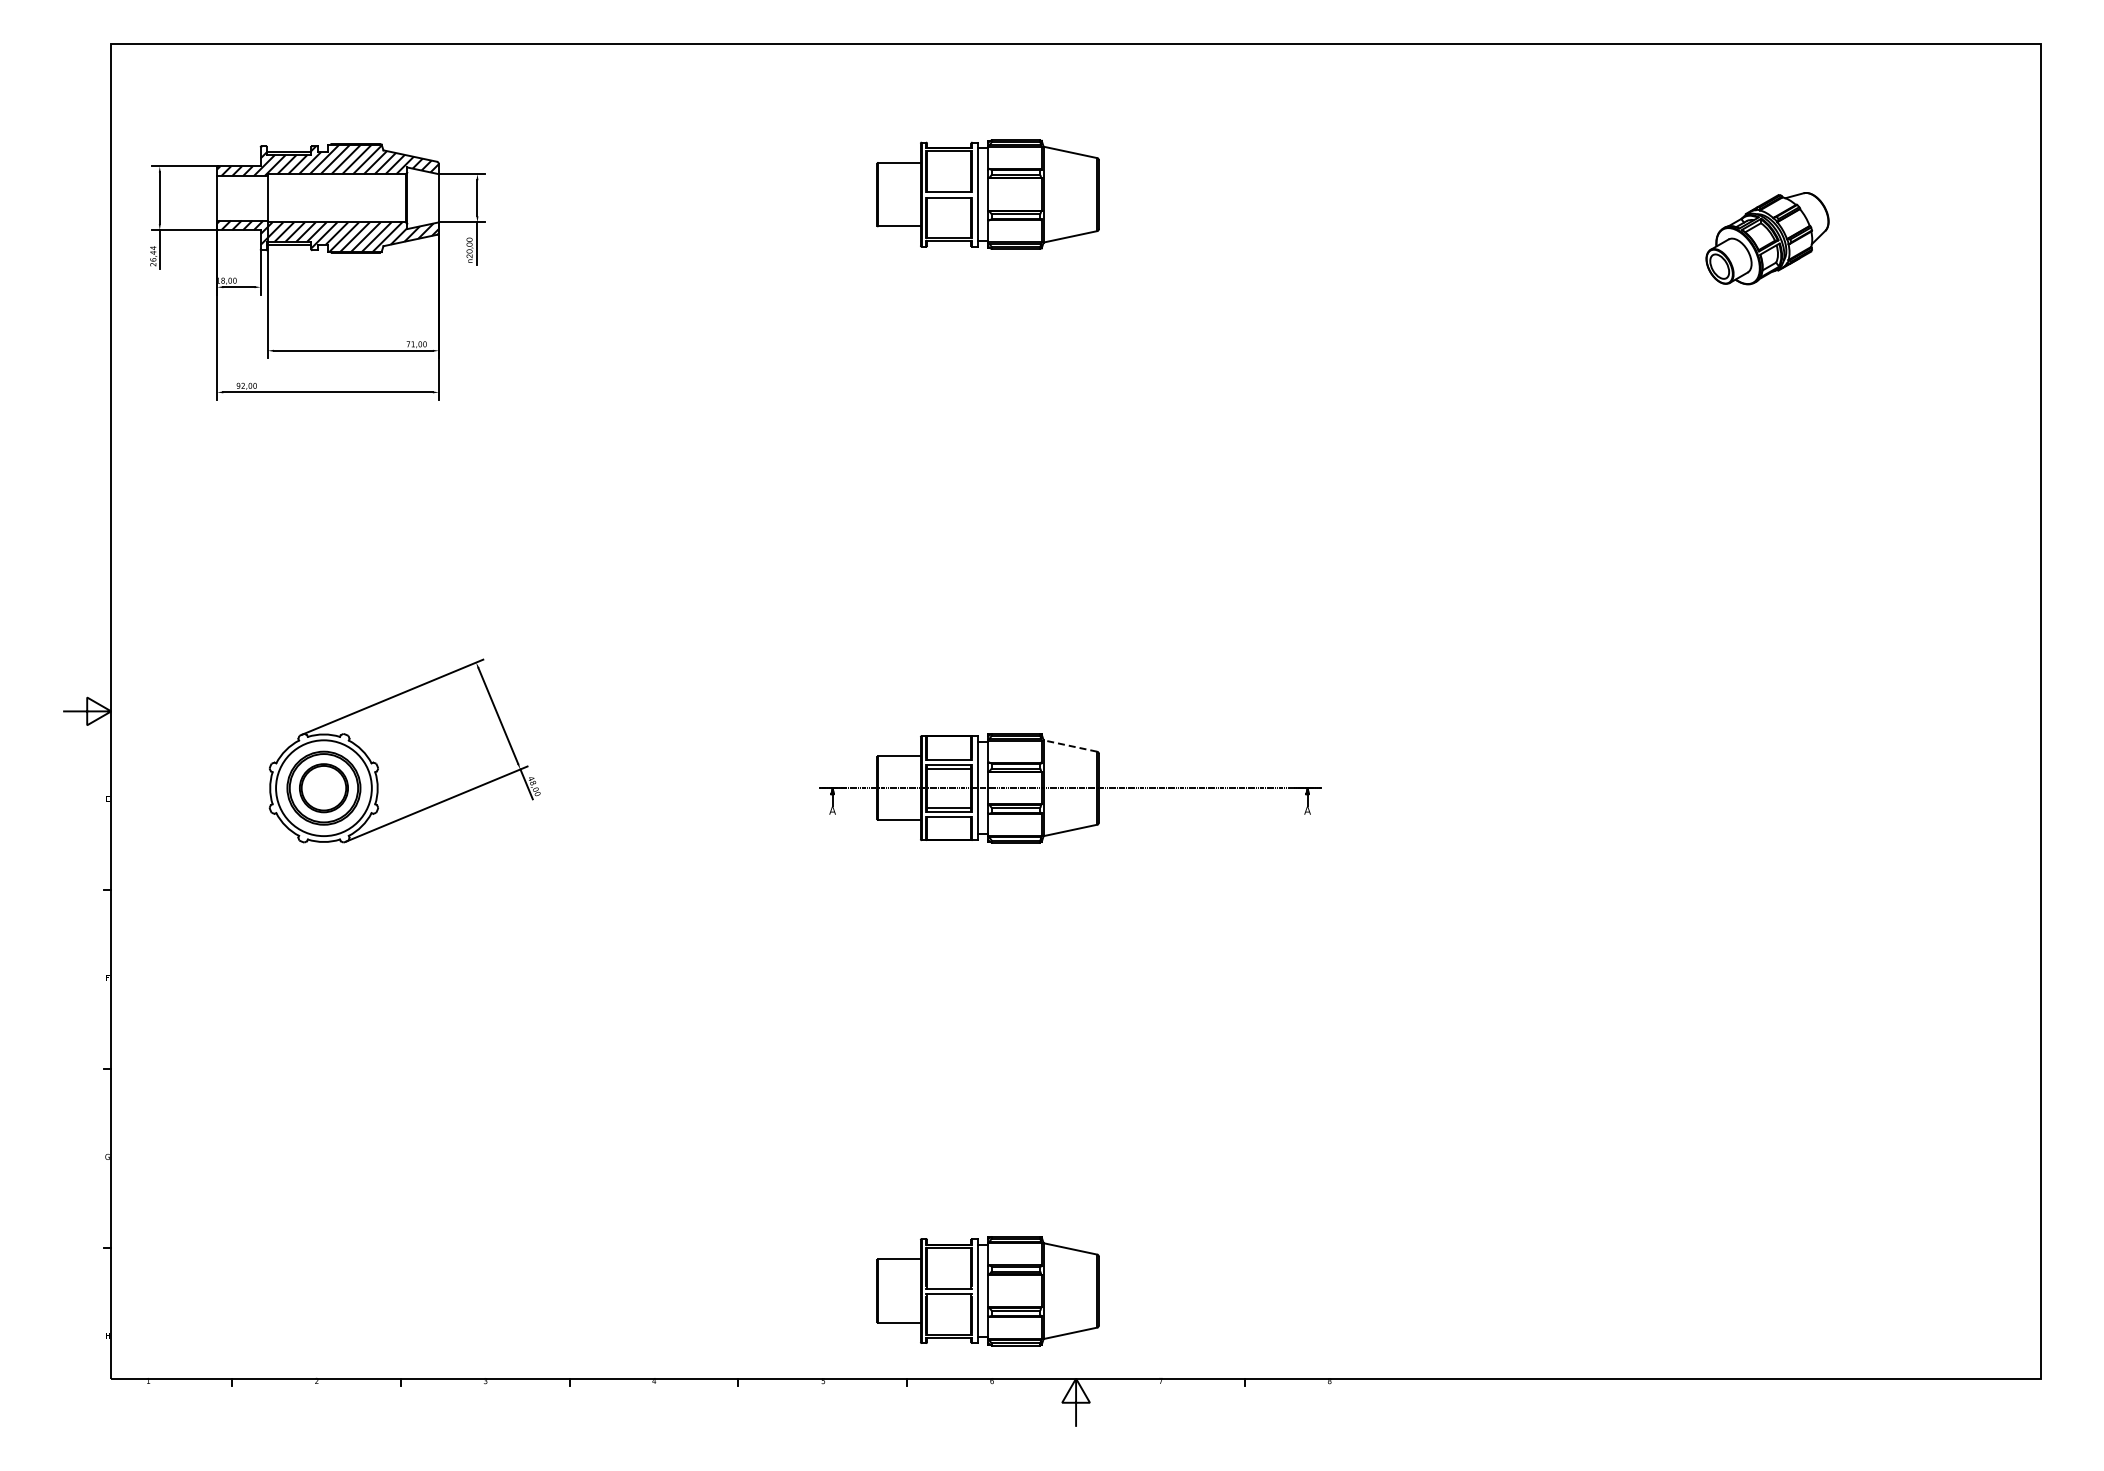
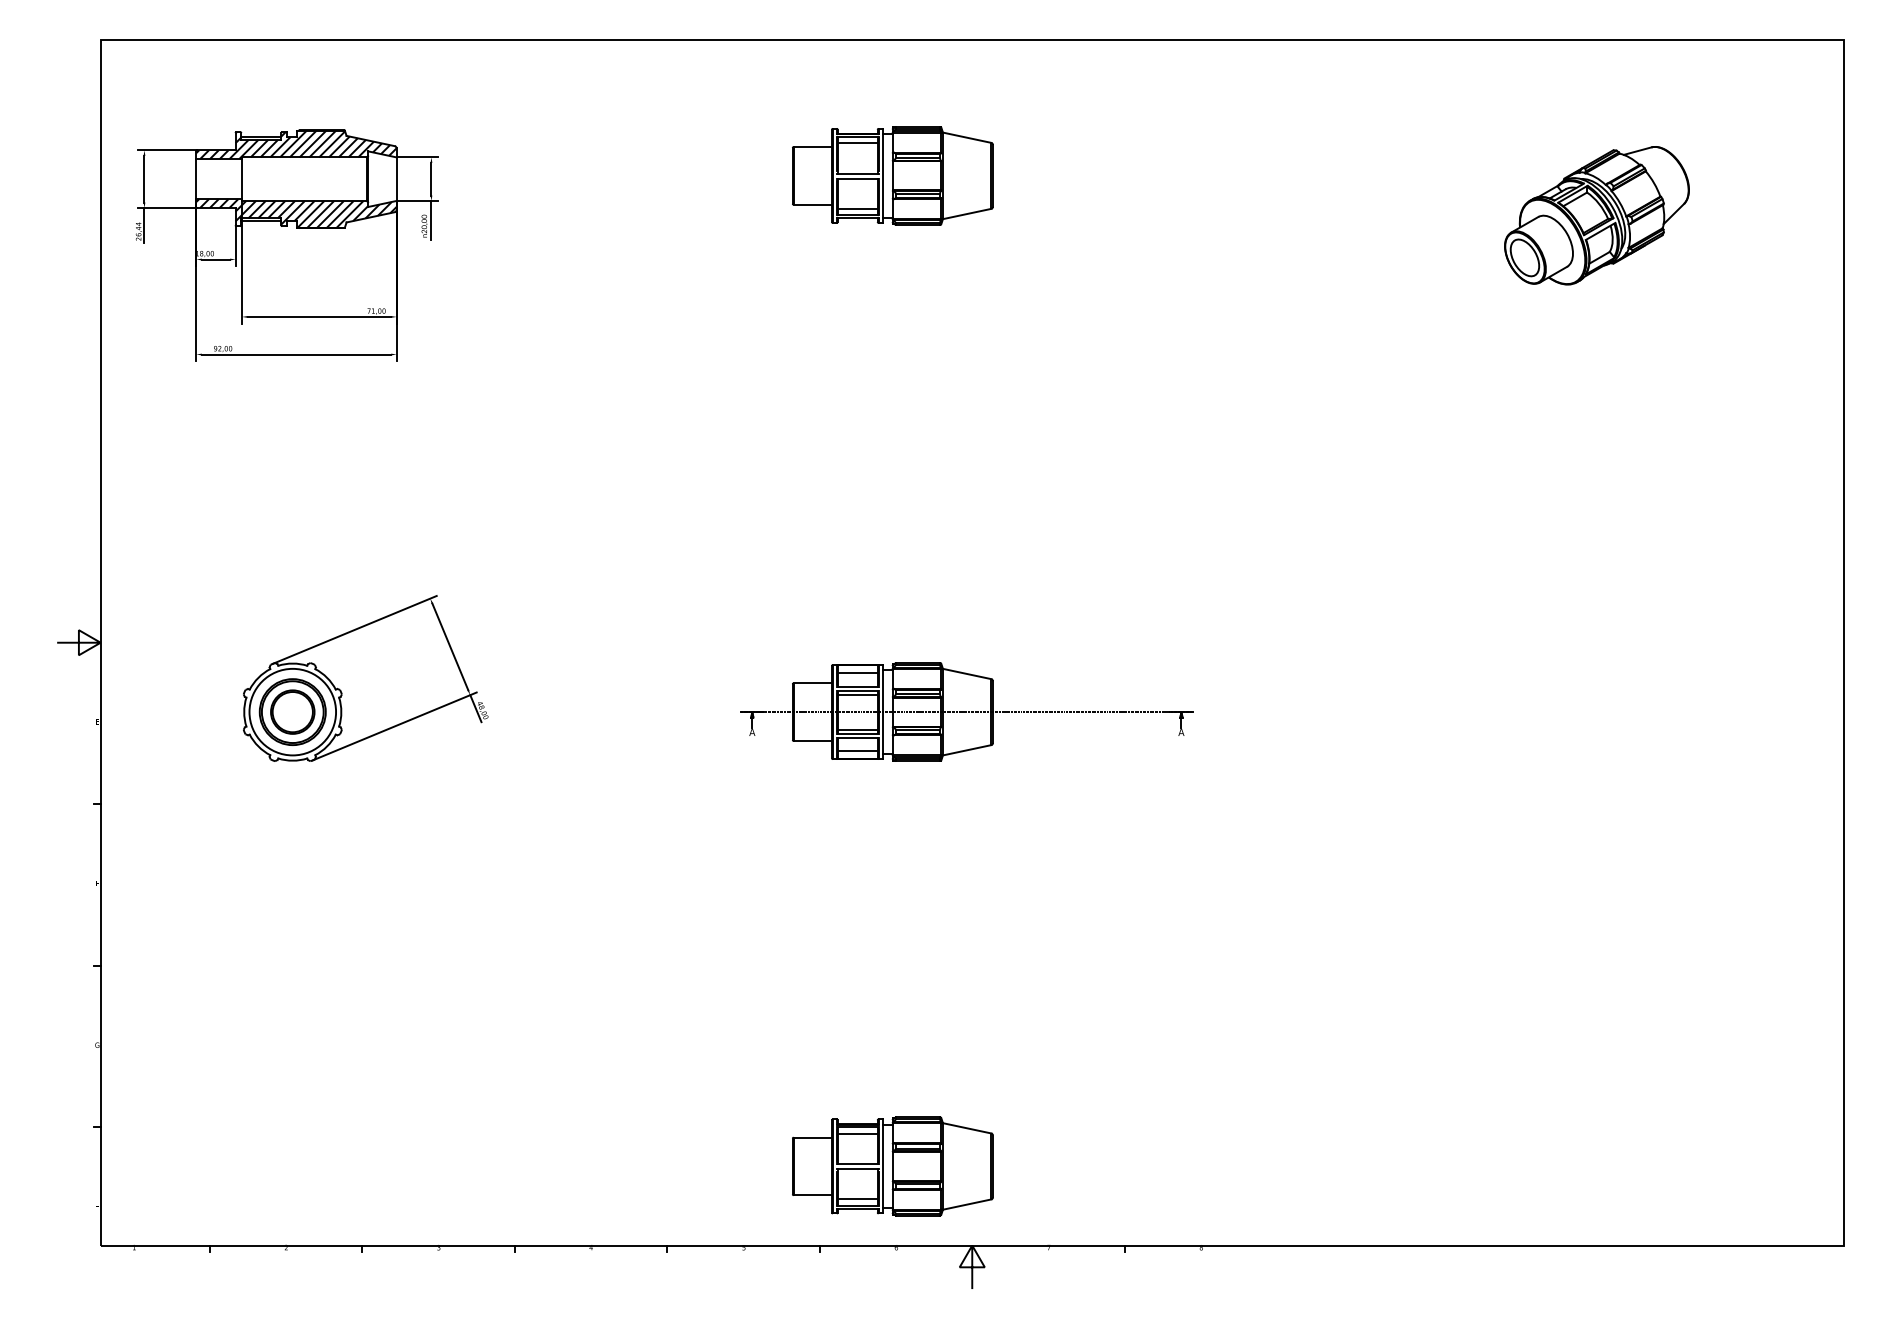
line: (949, 158) -> (857, 143), added
line: (949, 230) -> (857, 208), added
part: (1767, 238) -> (1596, 215), size x1.67
line: (949, 744) -> (857, 672), added
line: (1069, 745) -> (966, 673), dashed -> solid
line: (949, 831) -> (857, 751), added
line: (949, 1255) -> (857, 1134), added
line: (949, 1327) -> (857, 1199), added

